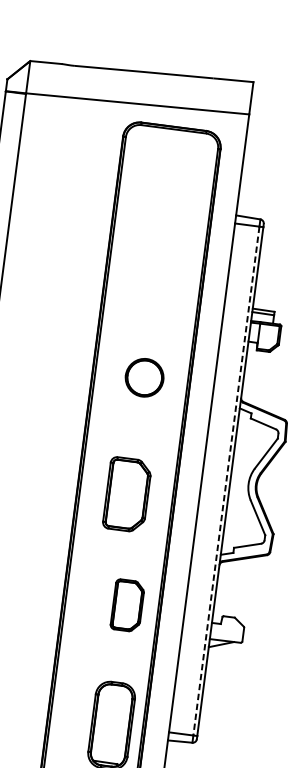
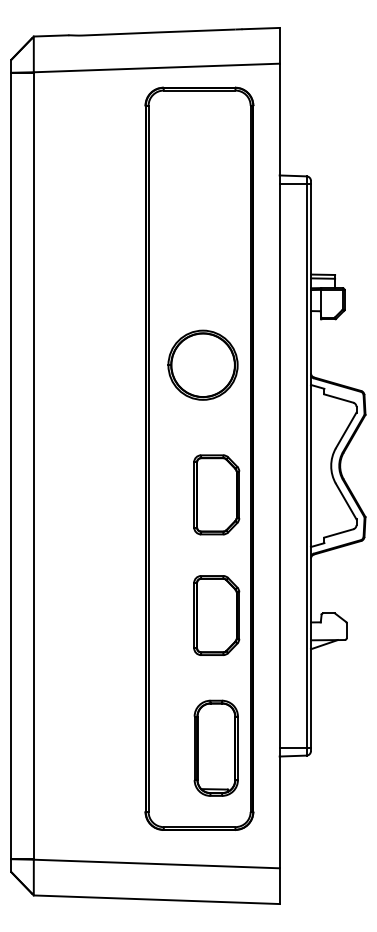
part: (144, 377) -> (202, 364), size x1.67
line: (226, 480) -> (306, 465), dashed -> solid
part: (127, 494) -> (216, 494), moved
part: (127, 605) -> (216, 615), size x1.43

